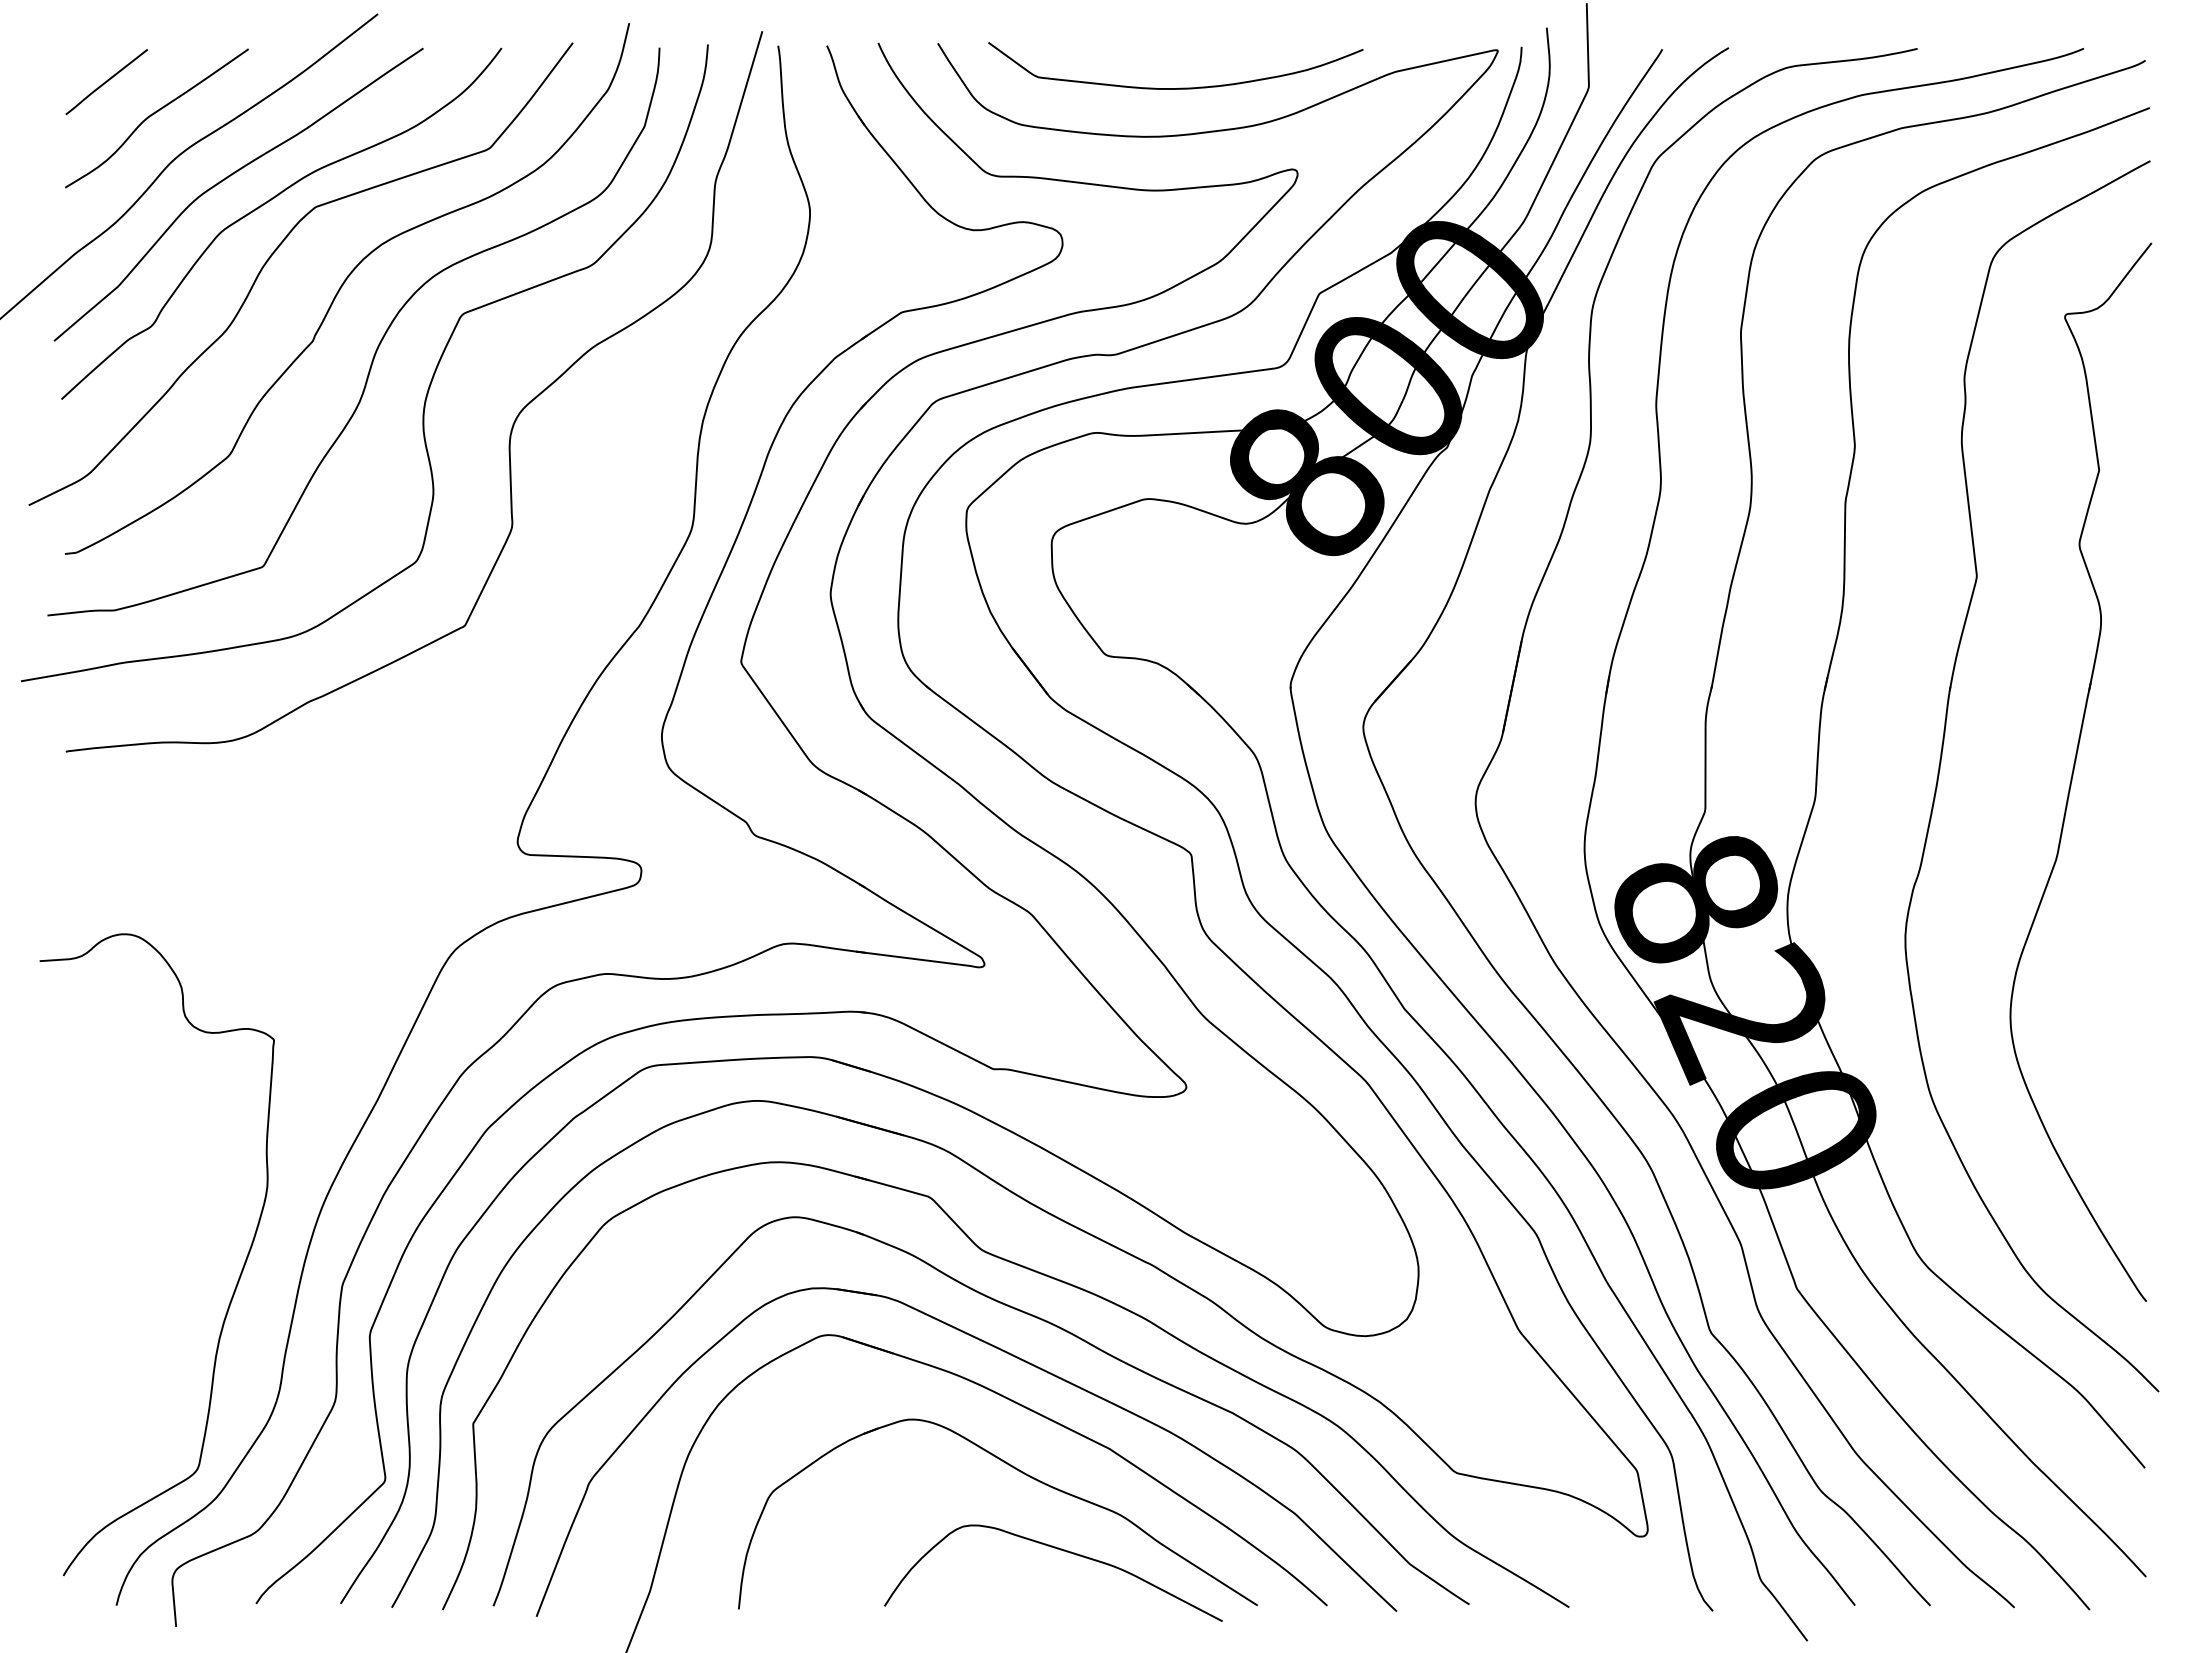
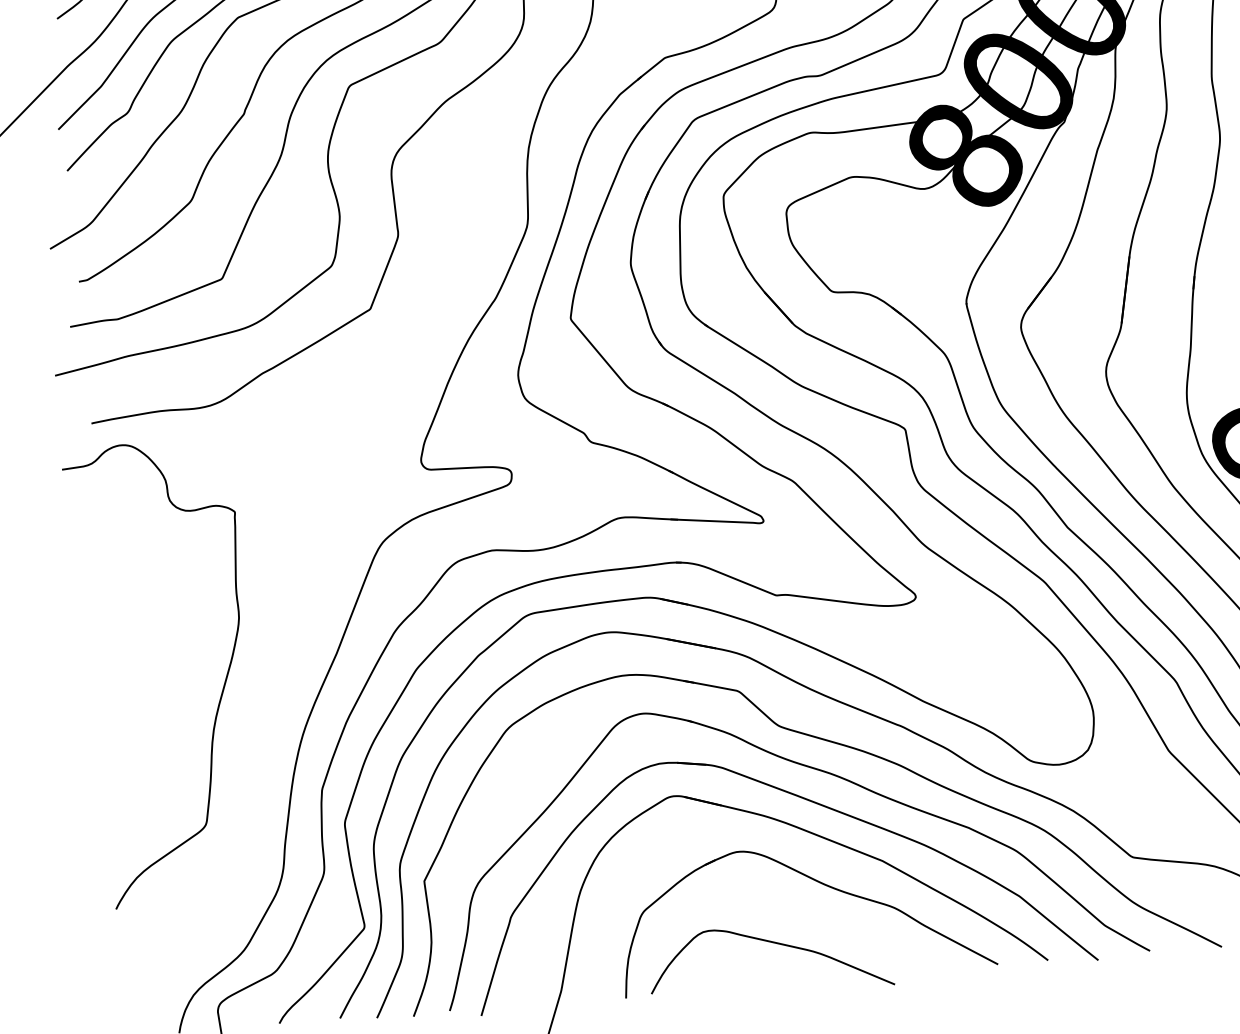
curve: (237, 1280) -> (223, 686), moved
curve: (1060, 1550) -> (774, 943), moved

